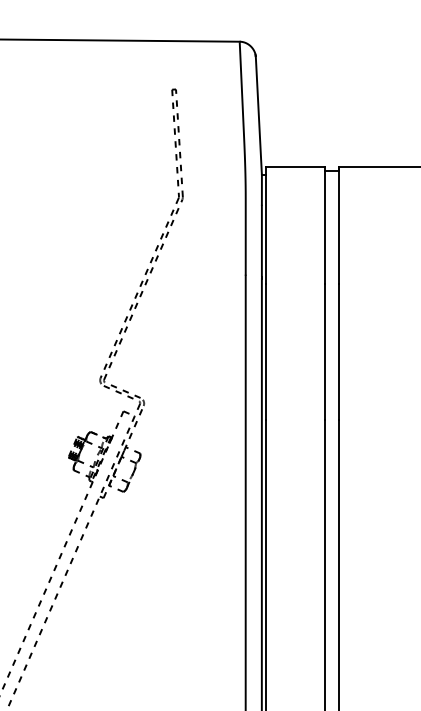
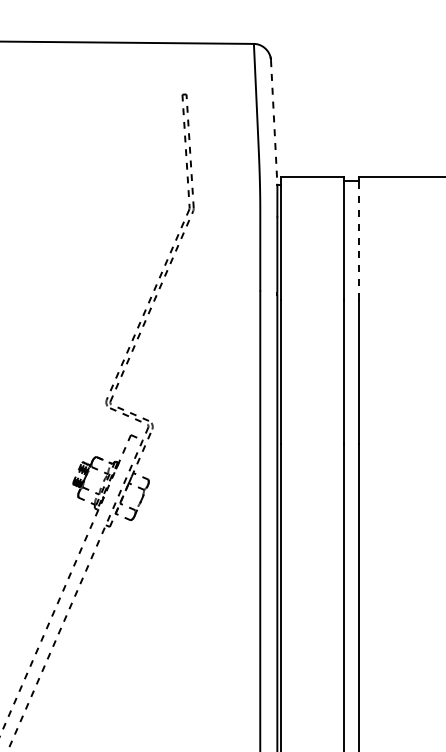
line: (259, 115) -> (274, 122), solid -> dashed
line: (338, 225) -> (358, 238), solid -> dashed

